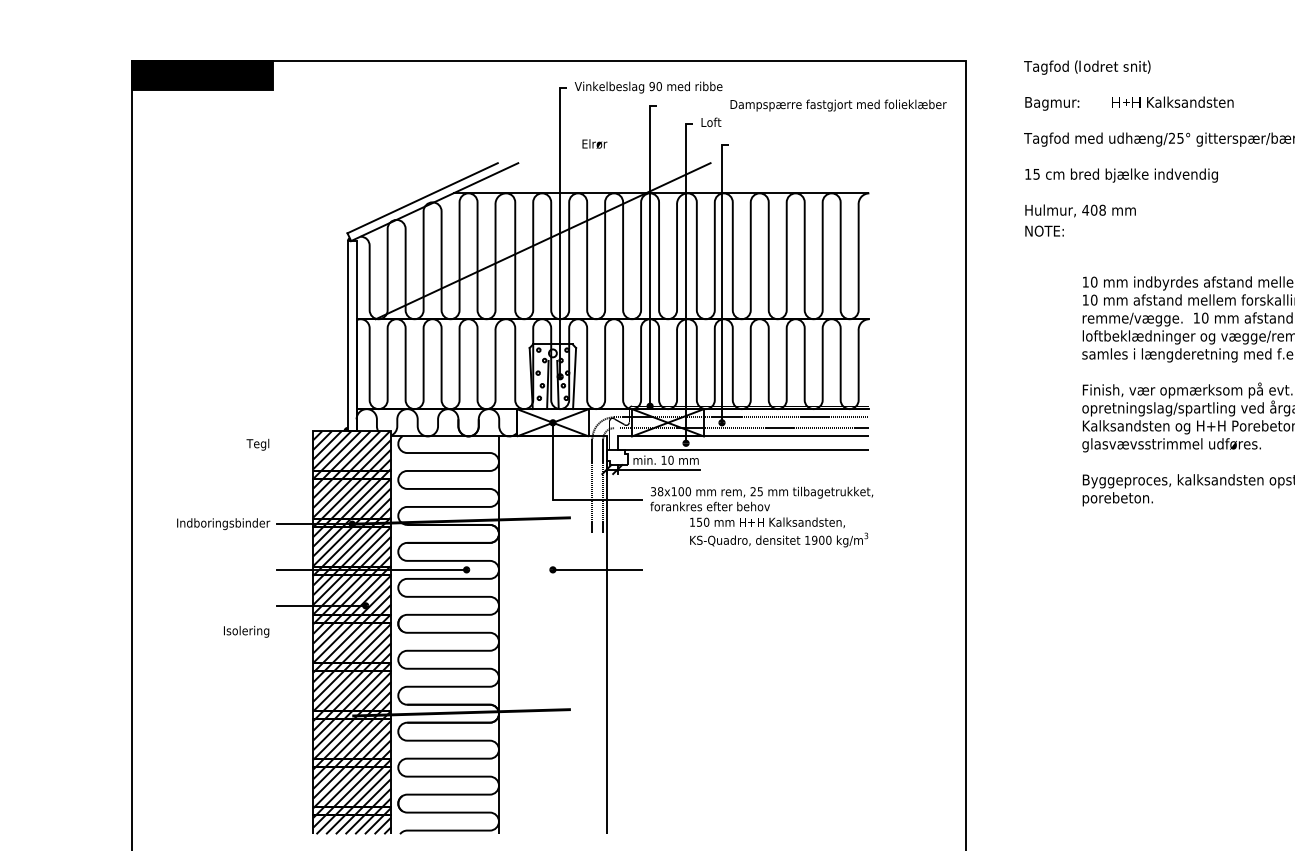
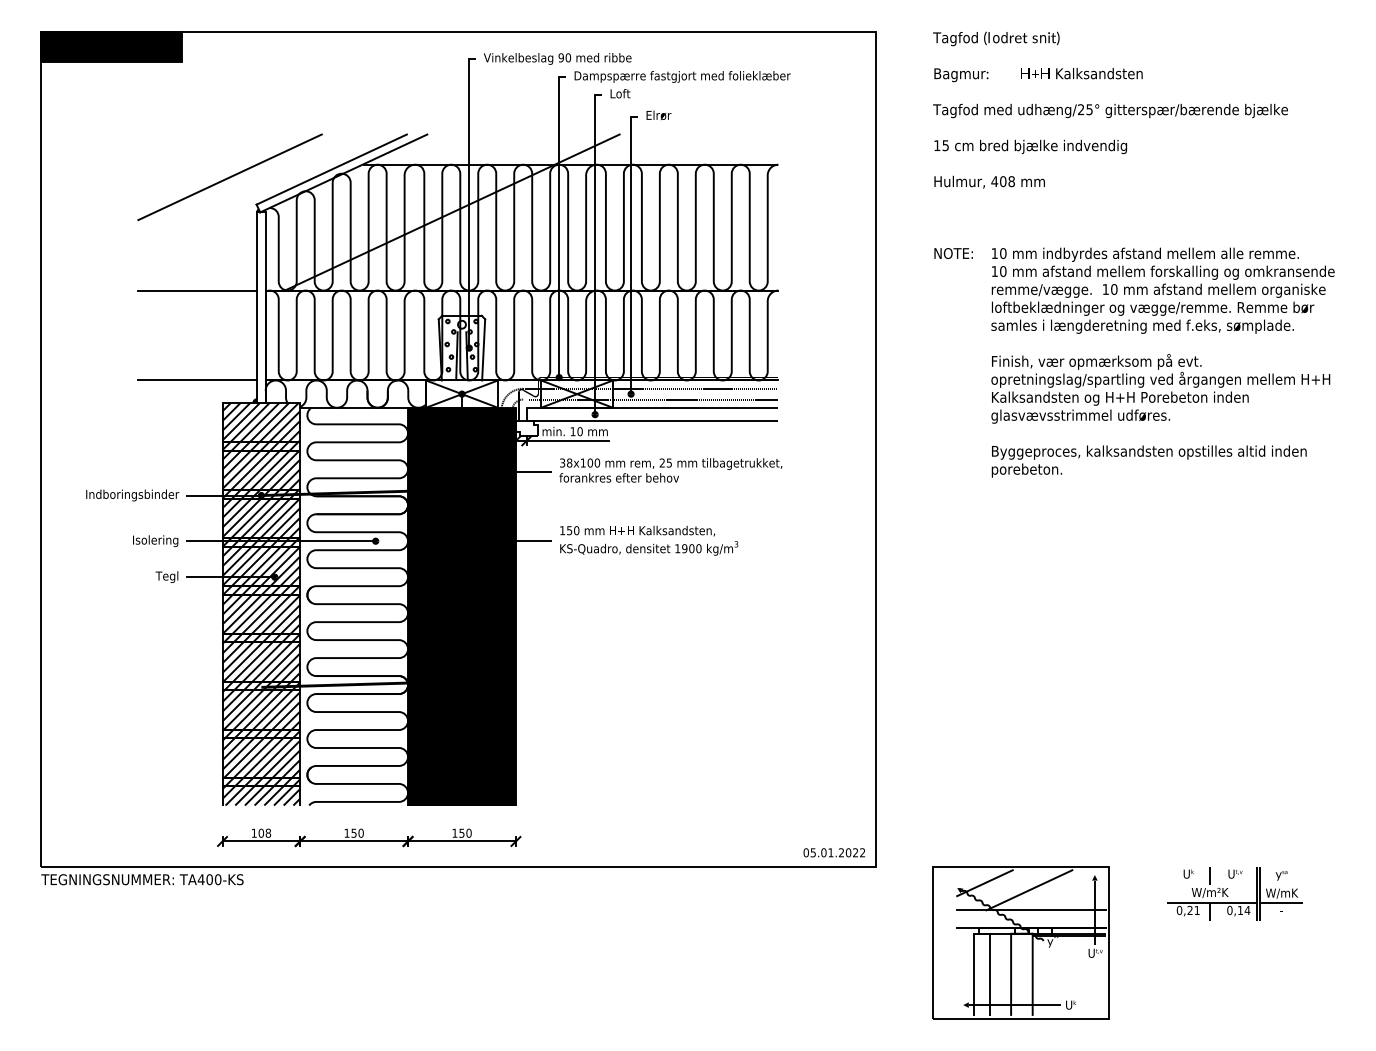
text: (838, 105) -> (682, 76), moved
text: (594, 143) -> (658, 114), moved
line: (320, 206) -> (229, 177), added
text: (1044, 231) -> (953, 253), moved
line: (288, 319) -> (197, 290), added
line: (288, 409) -> (197, 380), added
text: (257, 444) -> (166, 576), moved
text: (779, 532) -> (649, 540), moved
text: (246, 632) -> (155, 541), moved
fill: (552, 635) -> (461, 606), added

